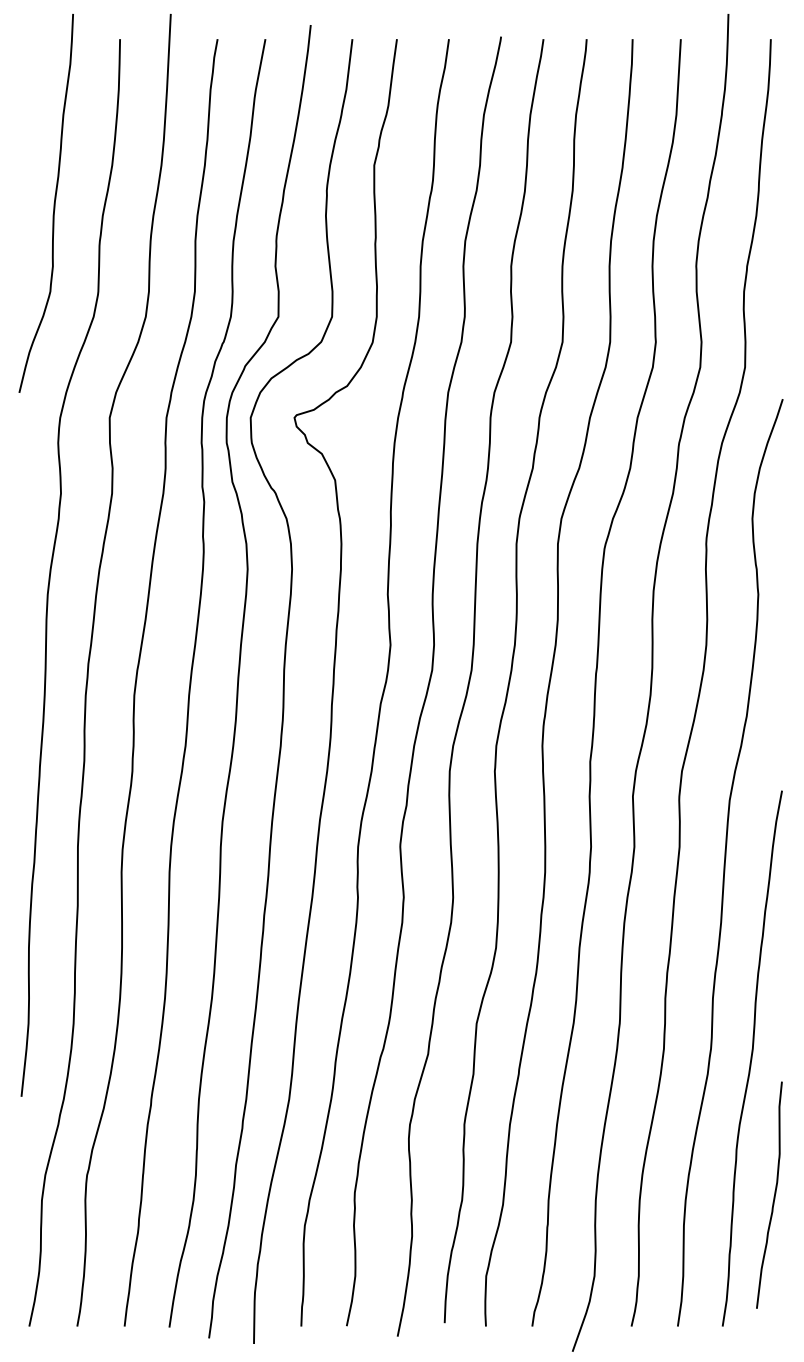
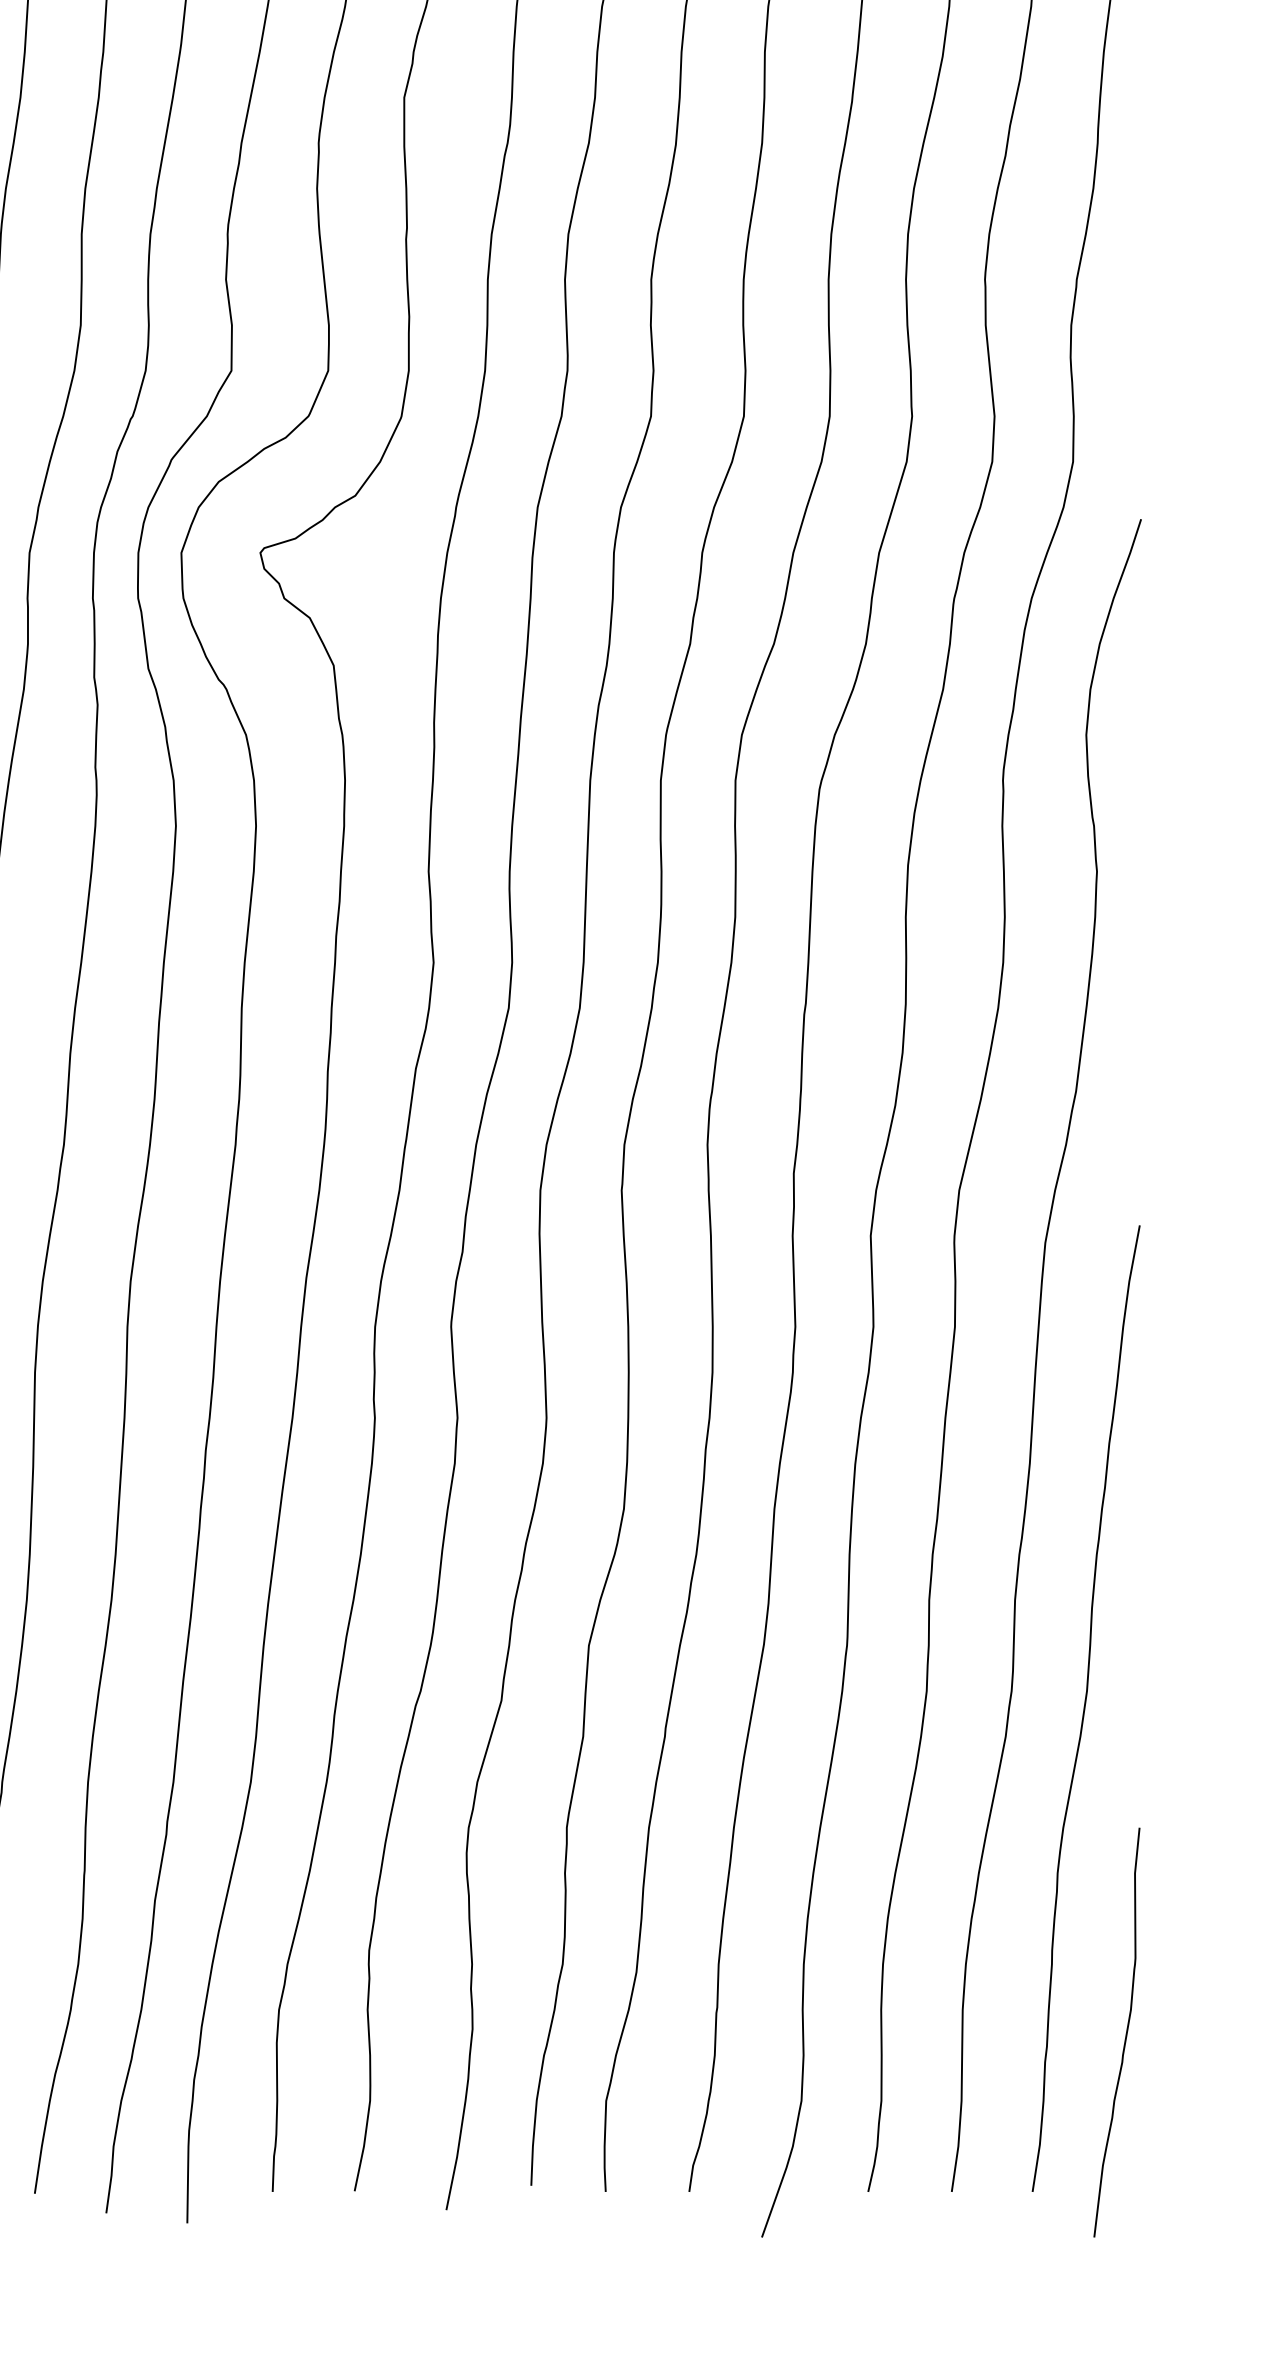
curve: (773, 1196) -> (1124, 2034), moved

